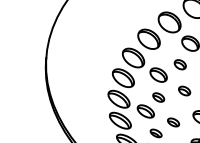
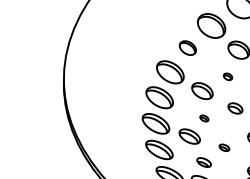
part: (148, 38) -> (187, 47), size x0.6
part: (179, 64) -> (227, 76), size x0.6
part: (158, 97) -> (204, 118), size x0.6
part: (173, 122) -> (224, 147), size x0.7

